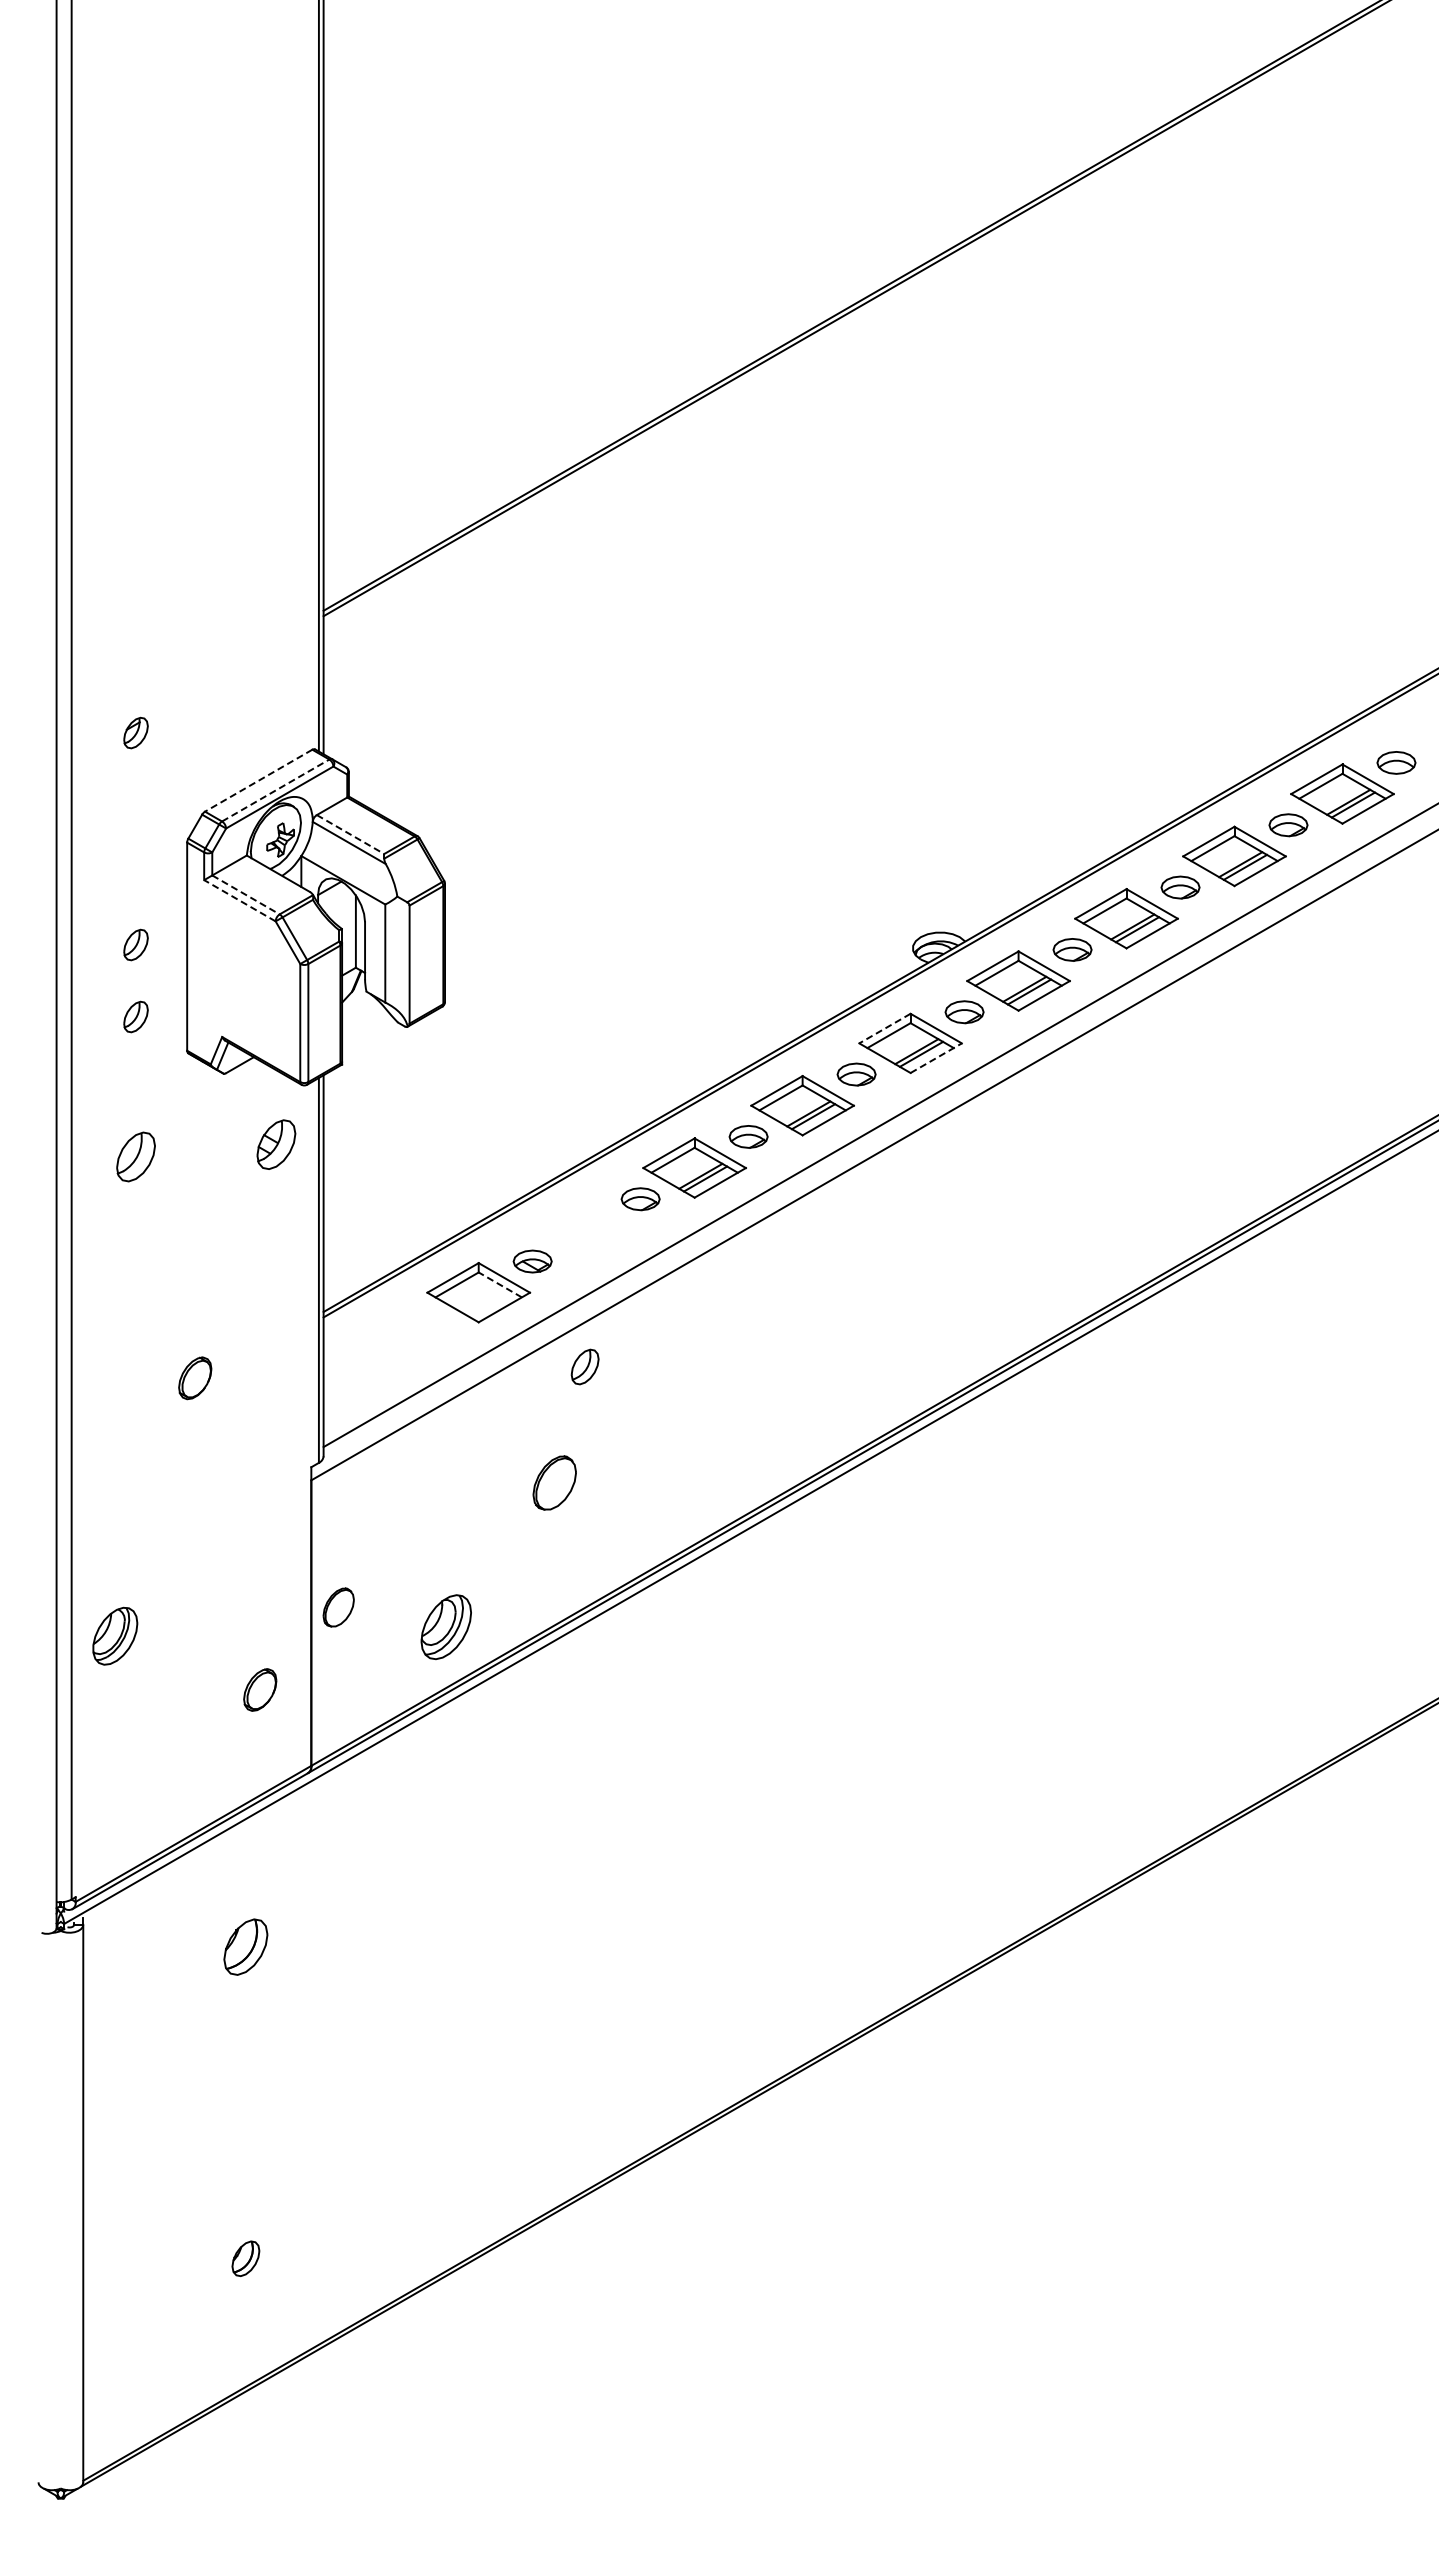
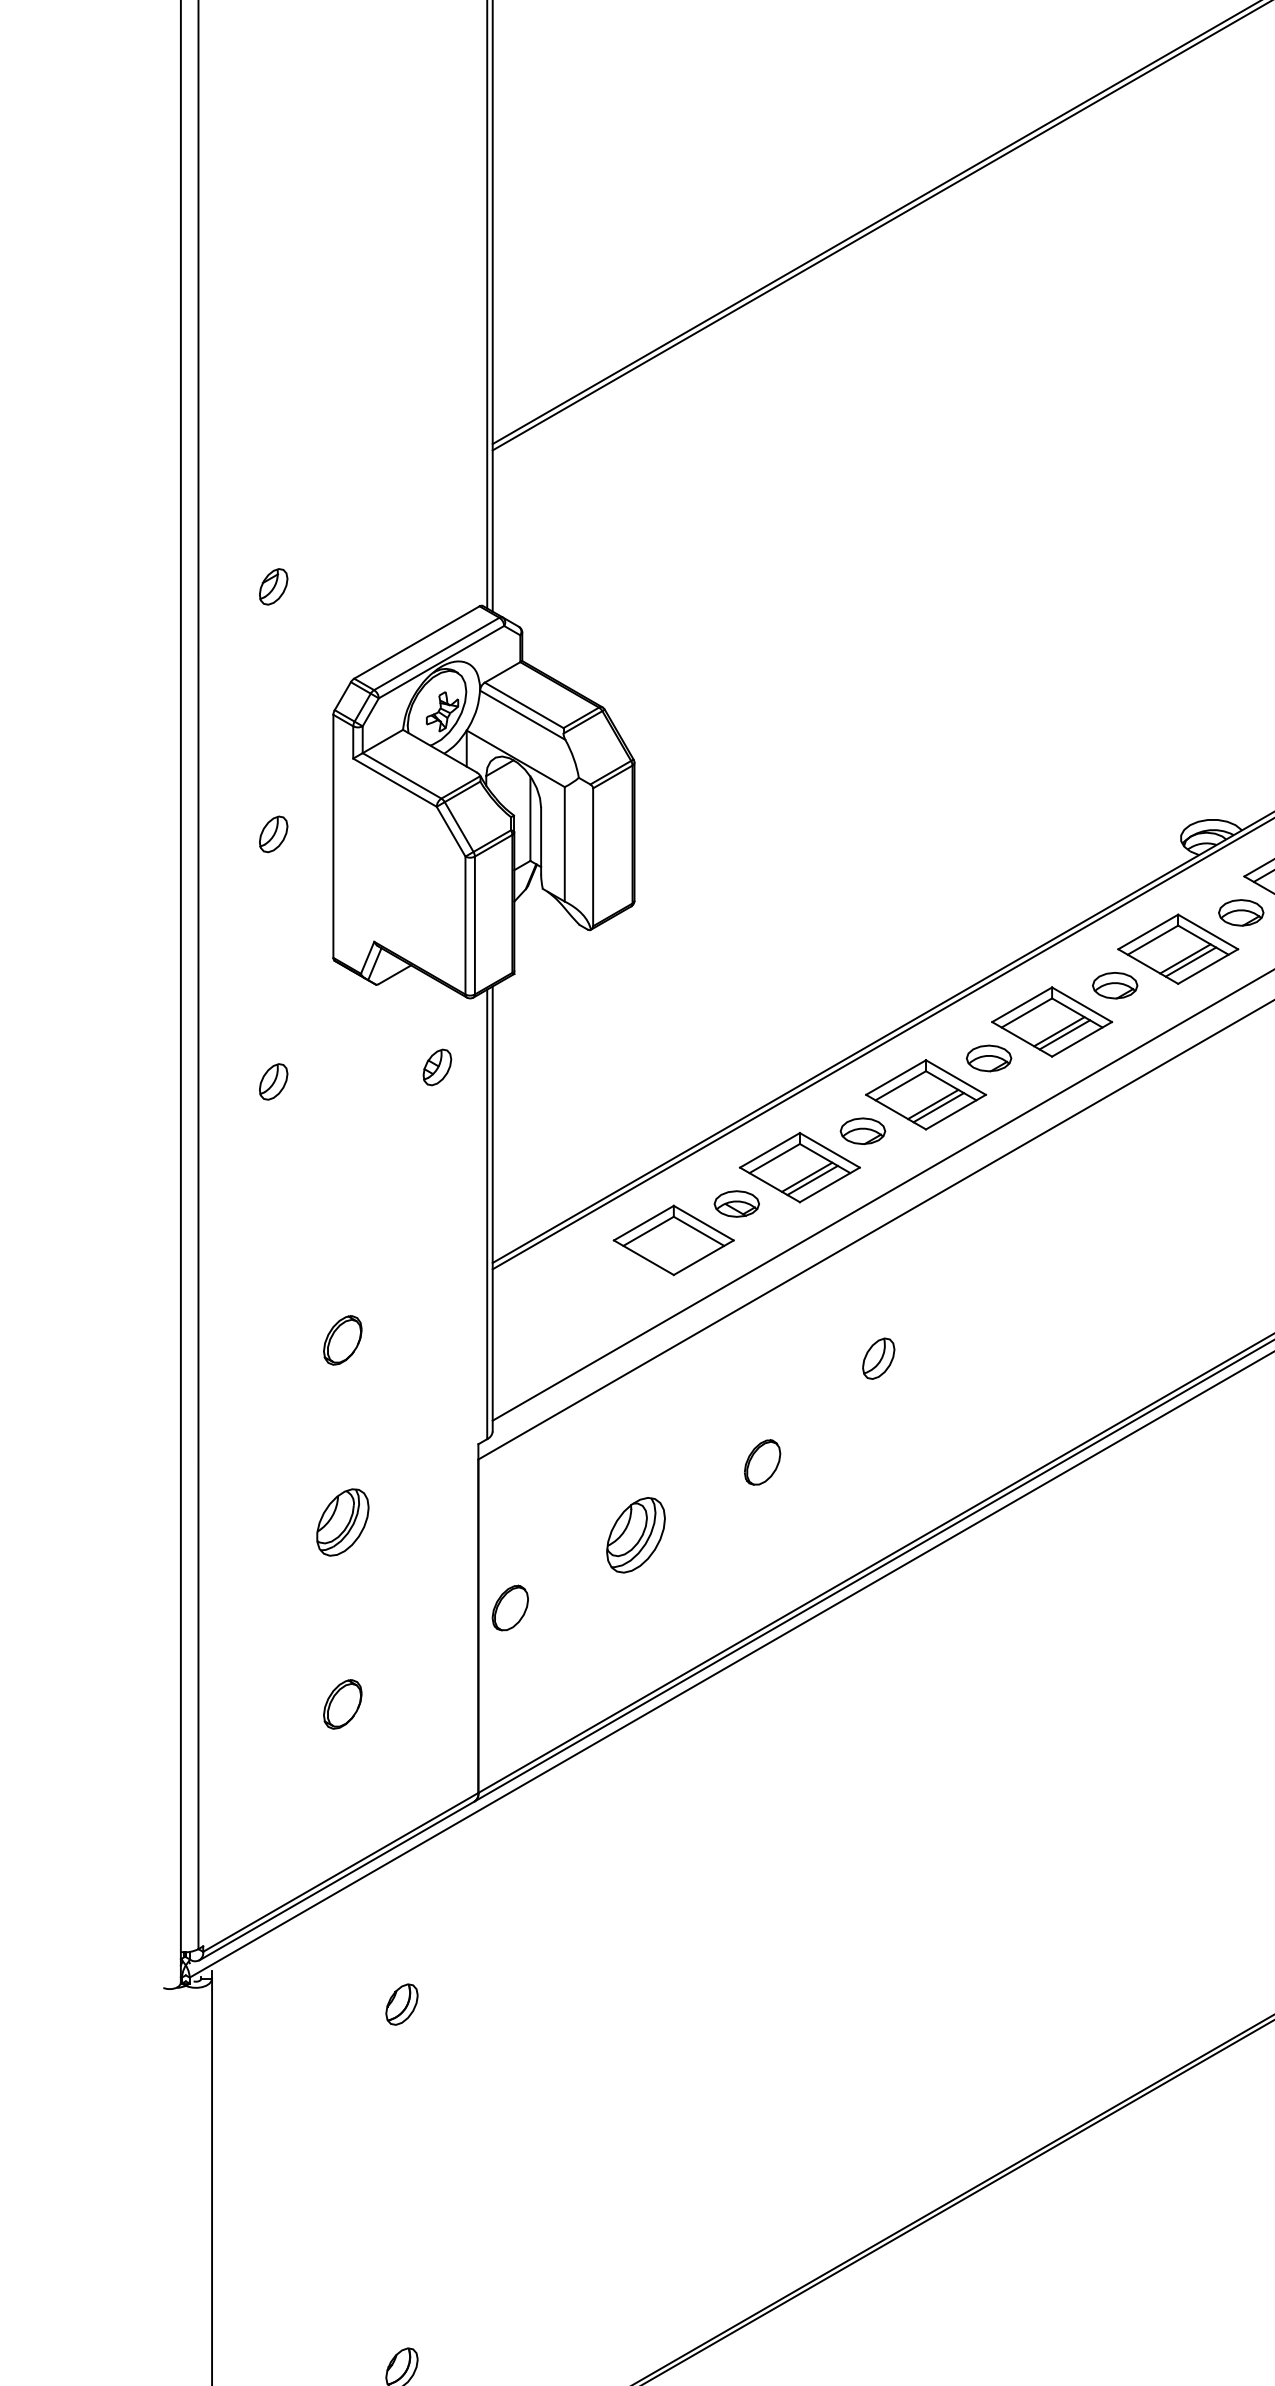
line: (258, 780) -> (416, 642), dashed -> solid
line: (275, 790) -> (436, 653), dashed -> solid
line: (350, 834) -> (524, 705), dashed -> solid
line: (246, 894) -> (402, 775), dashed -> solid
line: (239, 900) -> (394, 782), dashed -> solid
part: (135, 1016) -> (273, 917), removed
line: (884, 1028) -> (1147, 931), dashed -> solid
line: (936, 1058) -> (1208, 966), dashed -> solid
part: (275, 1144) -> (436, 1067), size x0.62
part: (135, 1156) -> (273, 1081), size x0.62
part: (586, 1230) -> (799, 1167), added
line: (500, 1284) -> (699, 1230), dashed -> solid
part: (584, 1366) -> (877, 1358), moved
part: (554, 1482) -> (762, 1462), size x0.71
part: (445, 1627) -> (635, 1535), moved
part: (115, 1635) -> (343, 1521), moved
part: (260, 1689) -> (343, 1703), moved
part: (245, 1946) -> (401, 2003), size x0.62

